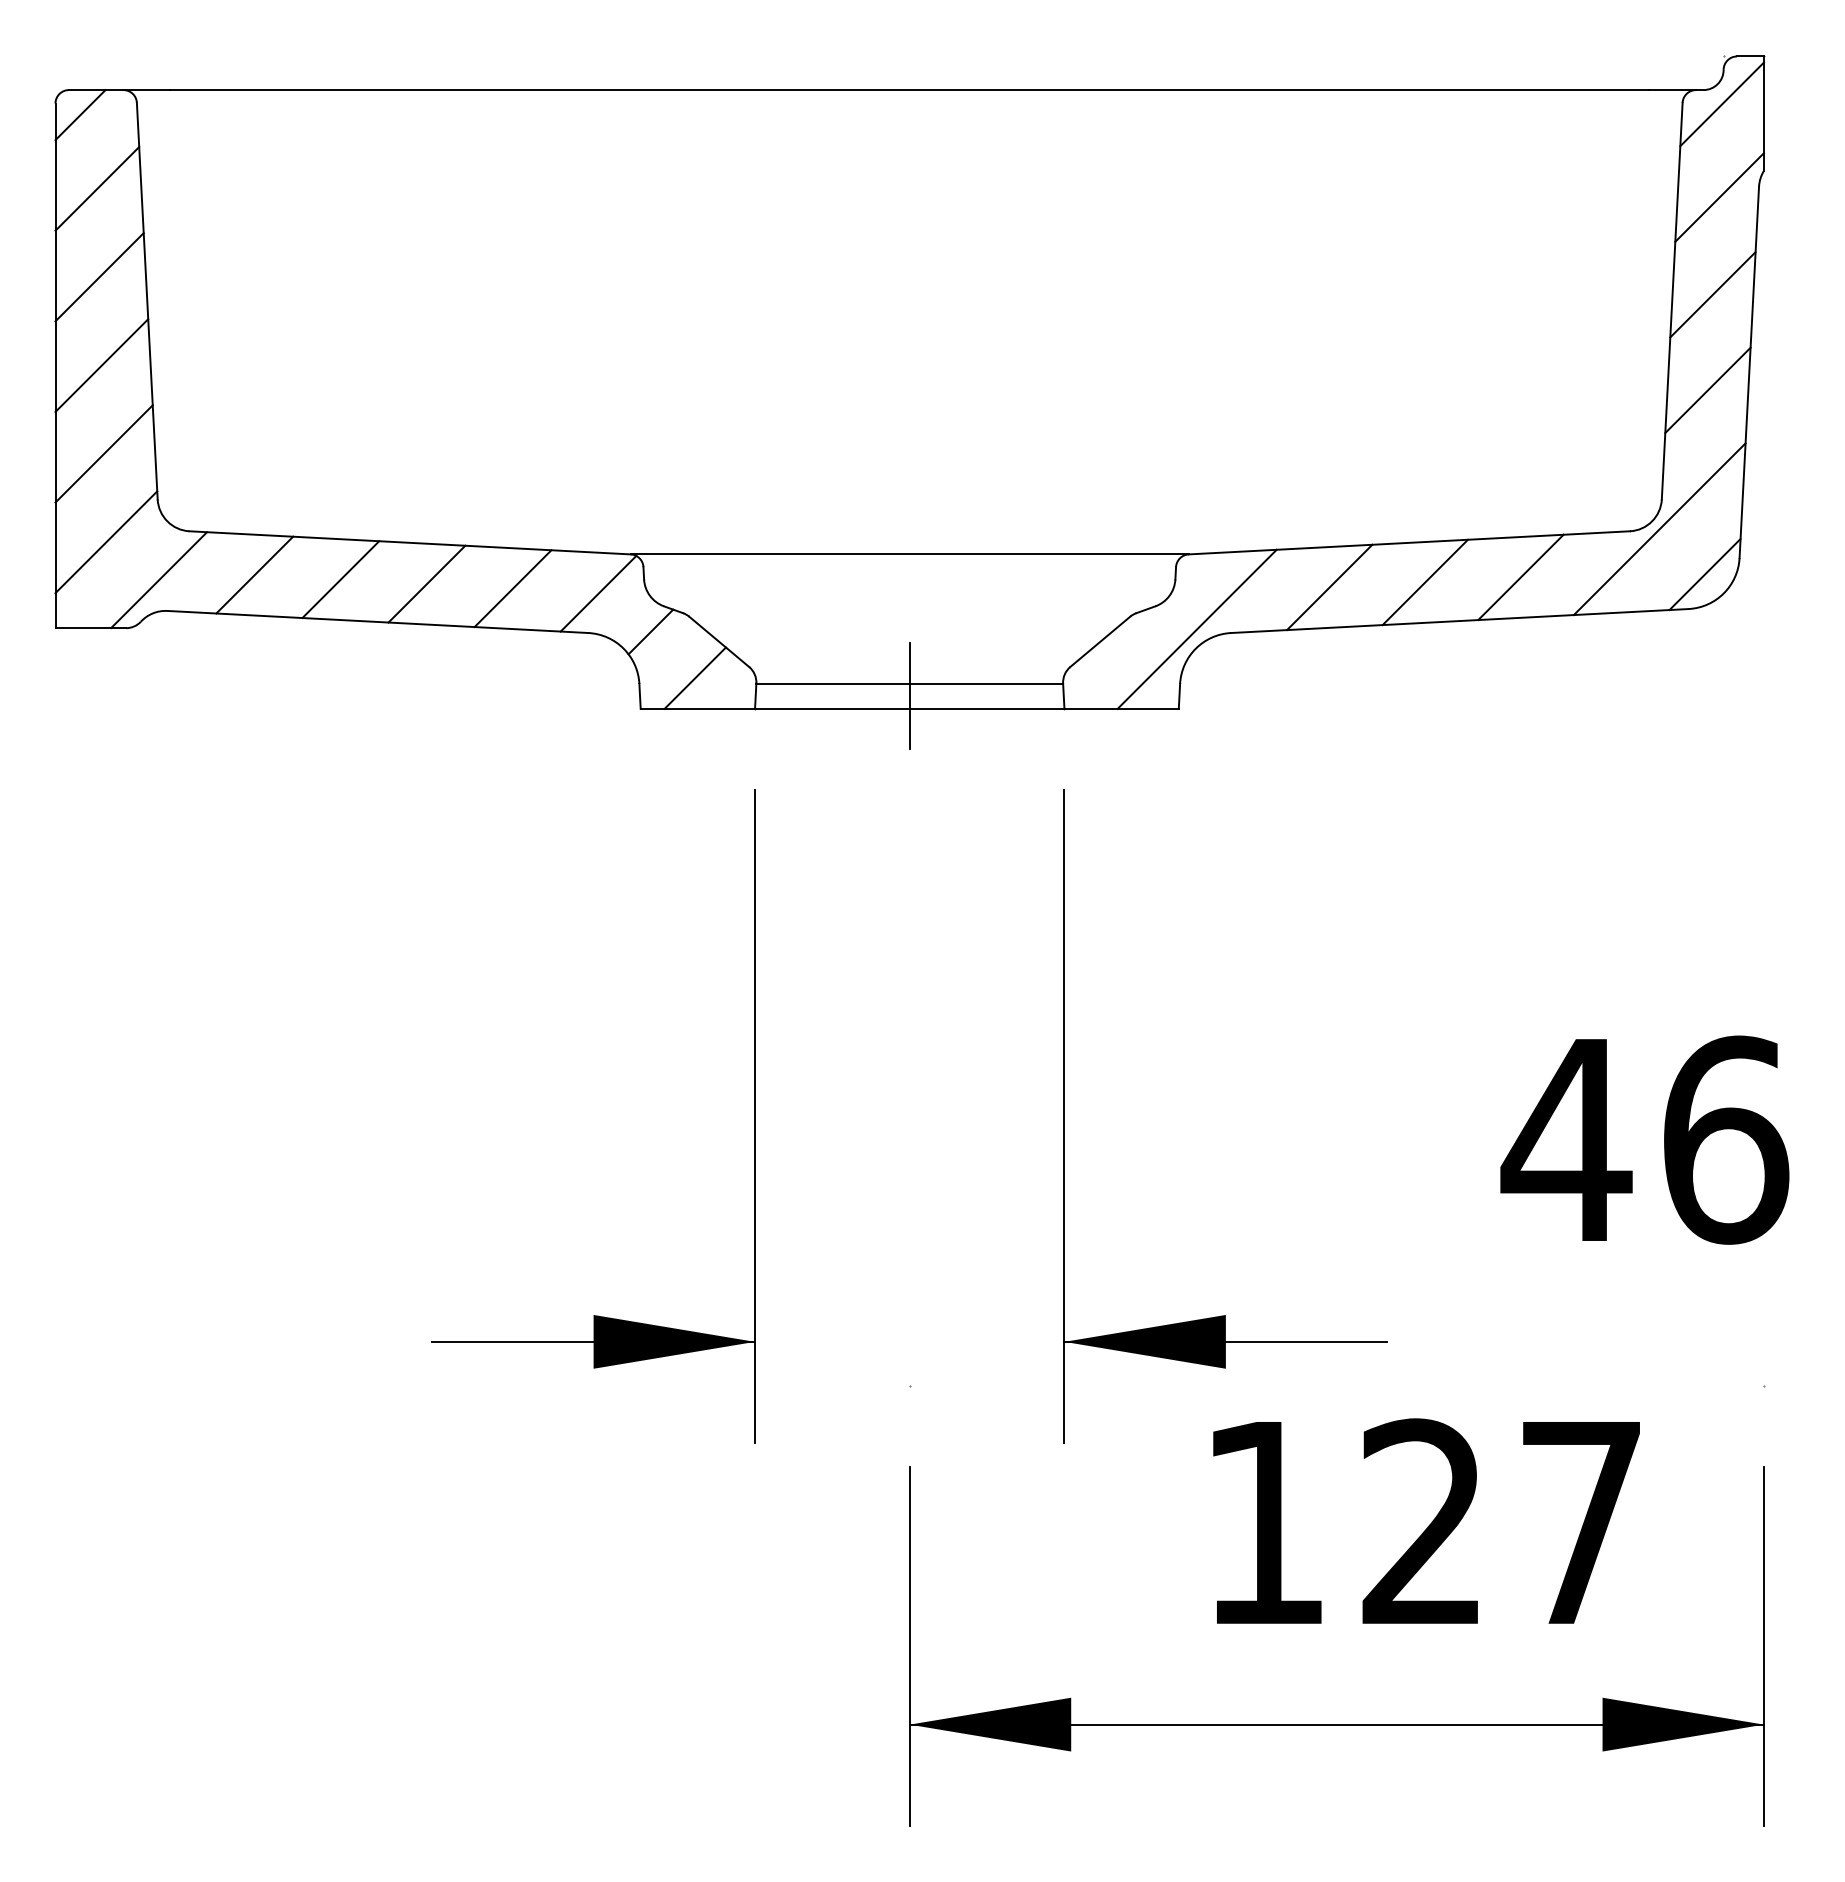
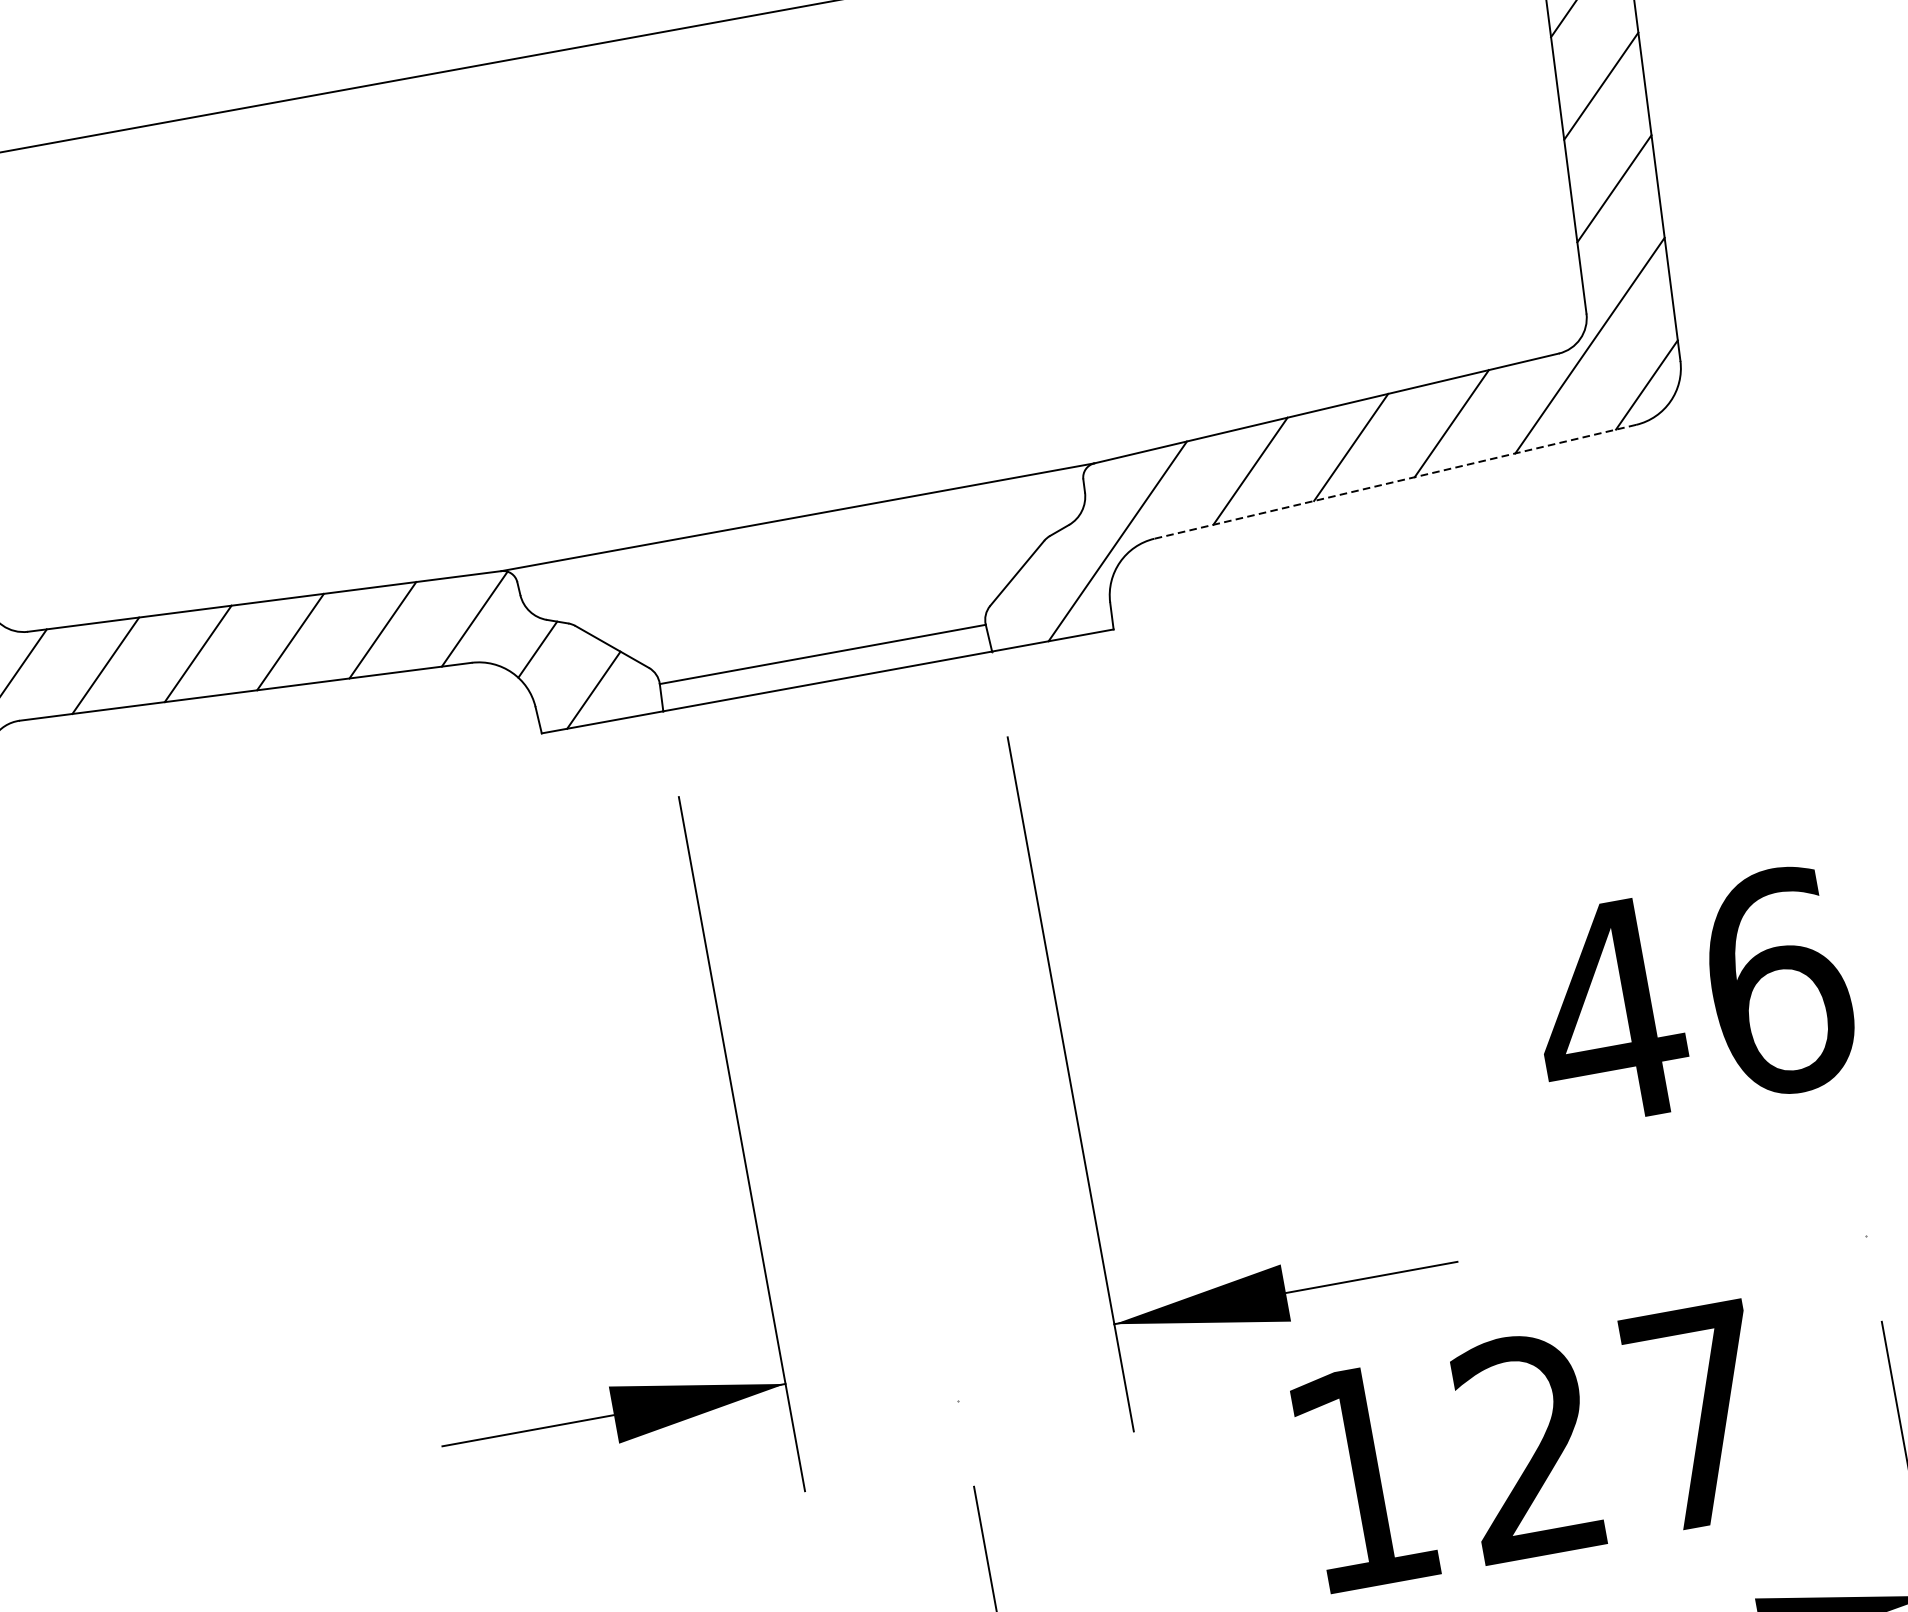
line: (1459, 621) -> (1395, 482), solid -> dashed
line: (909, 696) -> (825, 668), removed

